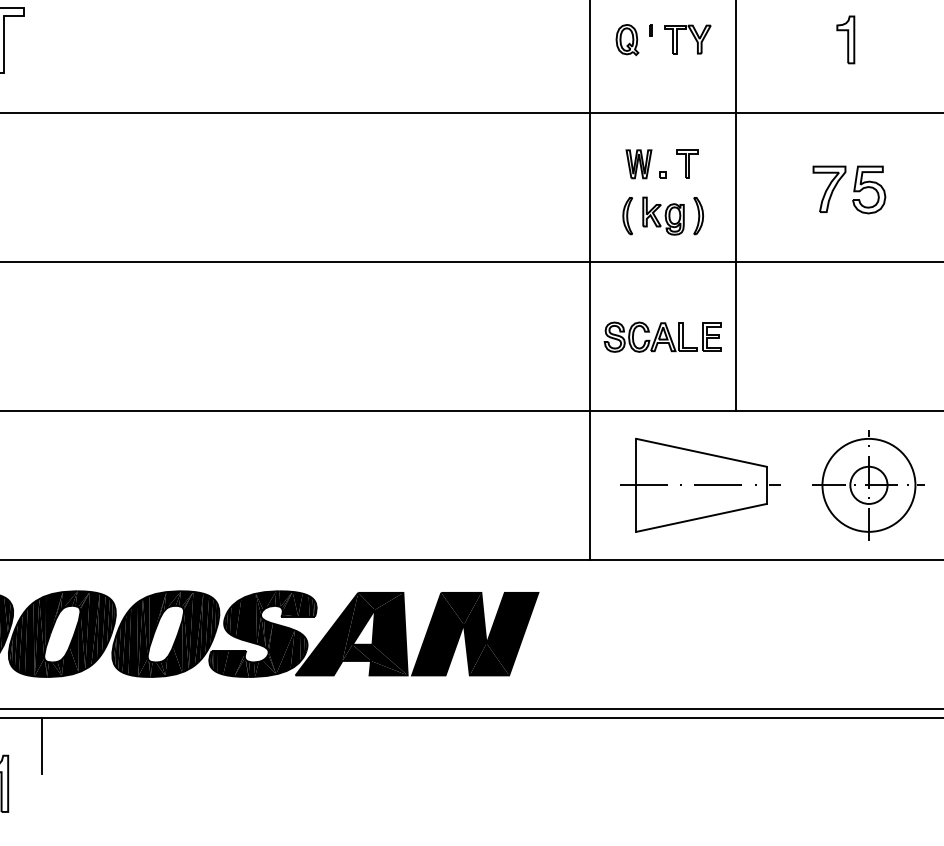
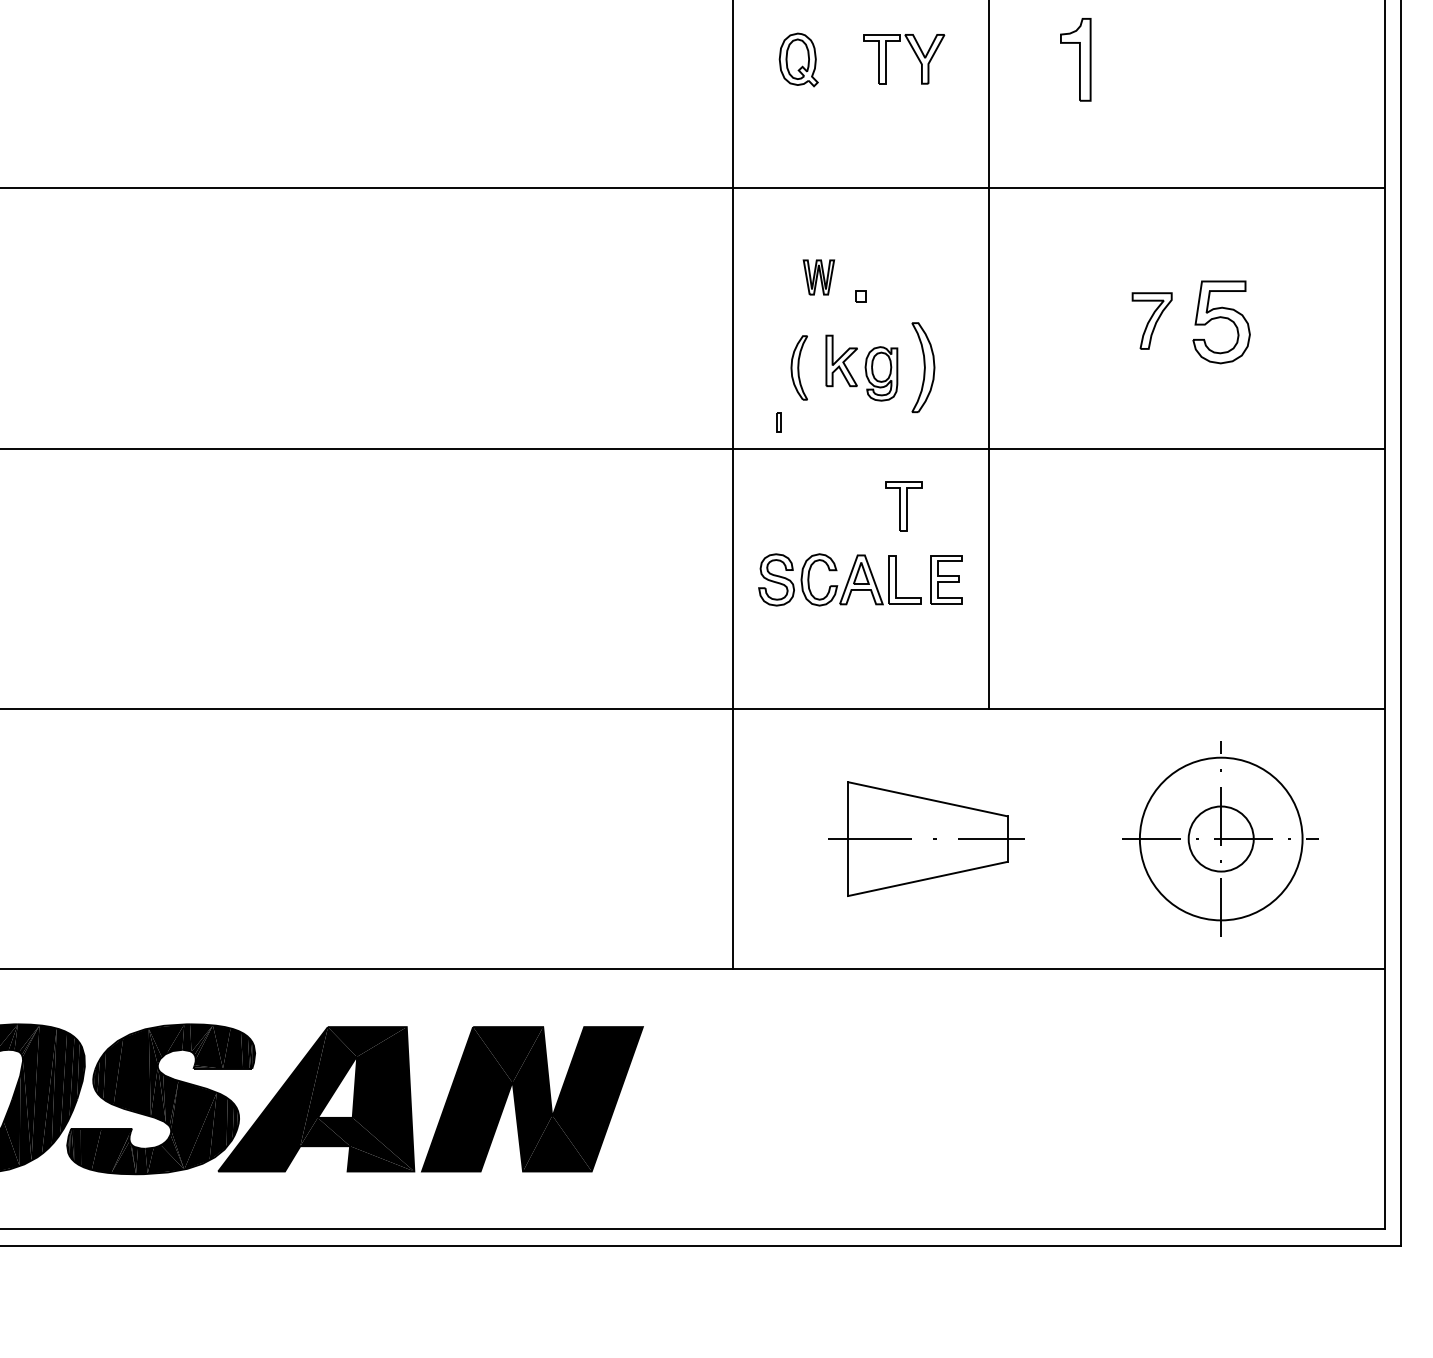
part: (650, 30) -> (777, 422), moved
part: (845, 39) -> (1075, 59), moved
part: (687, 163) -> (903, 505), moved
part: (638, 164) -> (818, 277), size x0.7
part: (829, 188) -> (1152, 319), size x0.7
part: (698, 216) -> (923, 368), size x1.4
part: (700, 485) -> (926, 839), size x0.7

